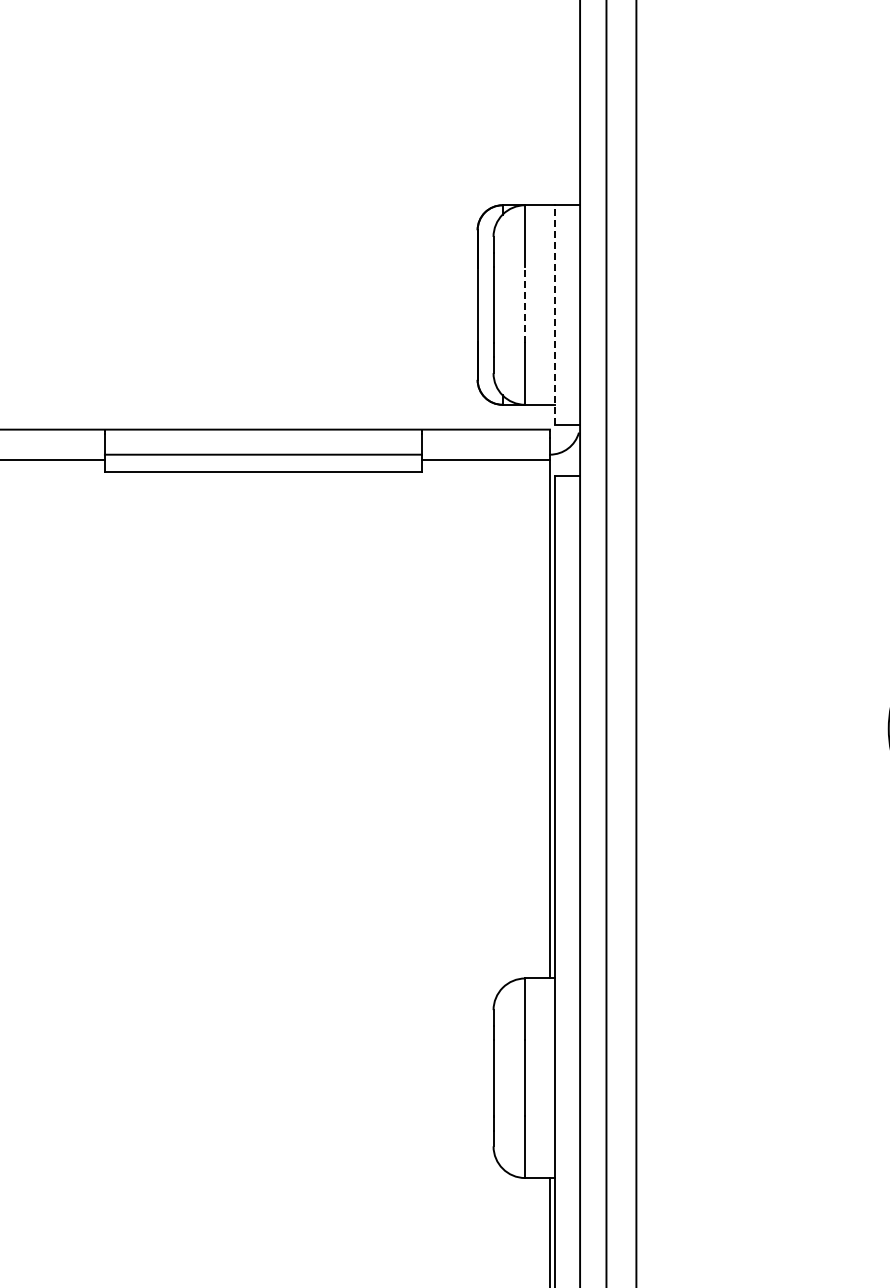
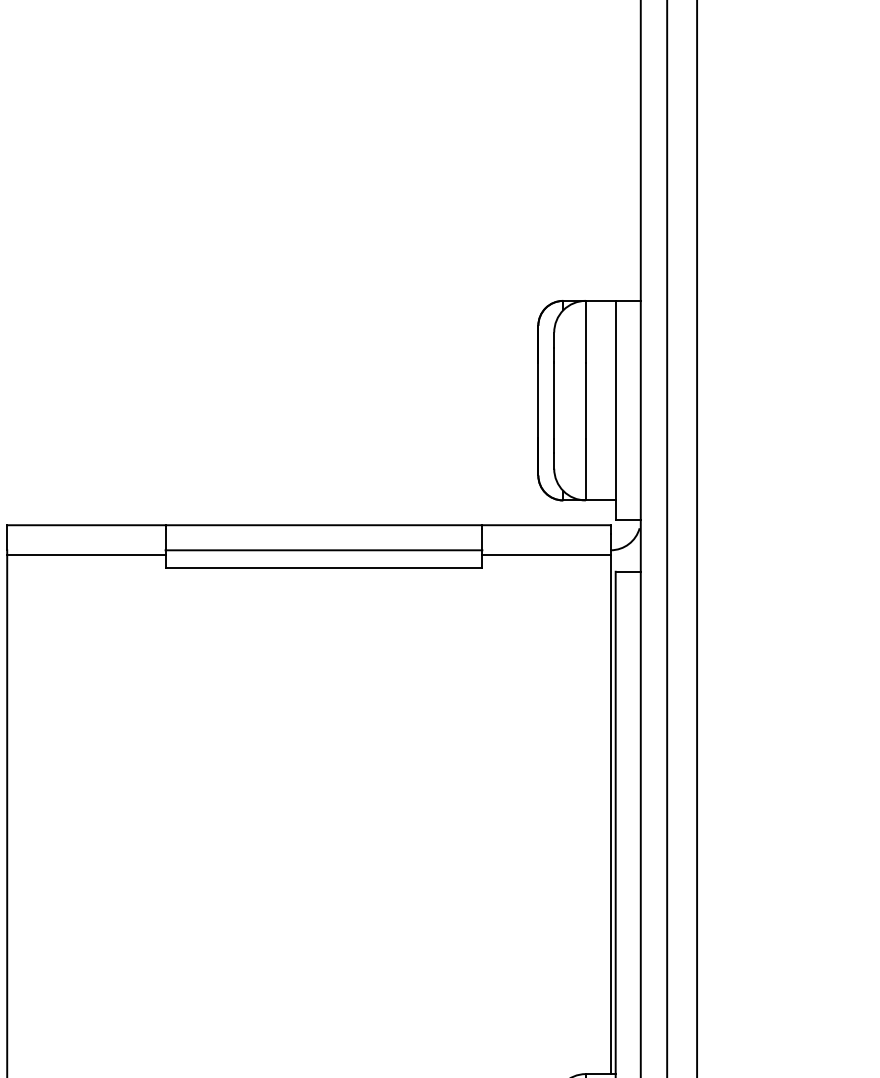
line: (525, 304) -> (586, 400), dashed -> solid
line: (554, 314) -> (615, 410), dashed -> solid

